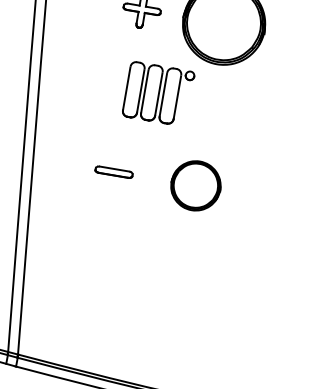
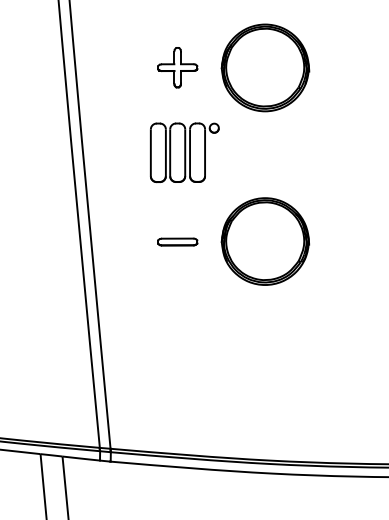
part: (158, 93) -> (184, 152), moved
part: (195, 185) -> (264, 241), size x1.67

